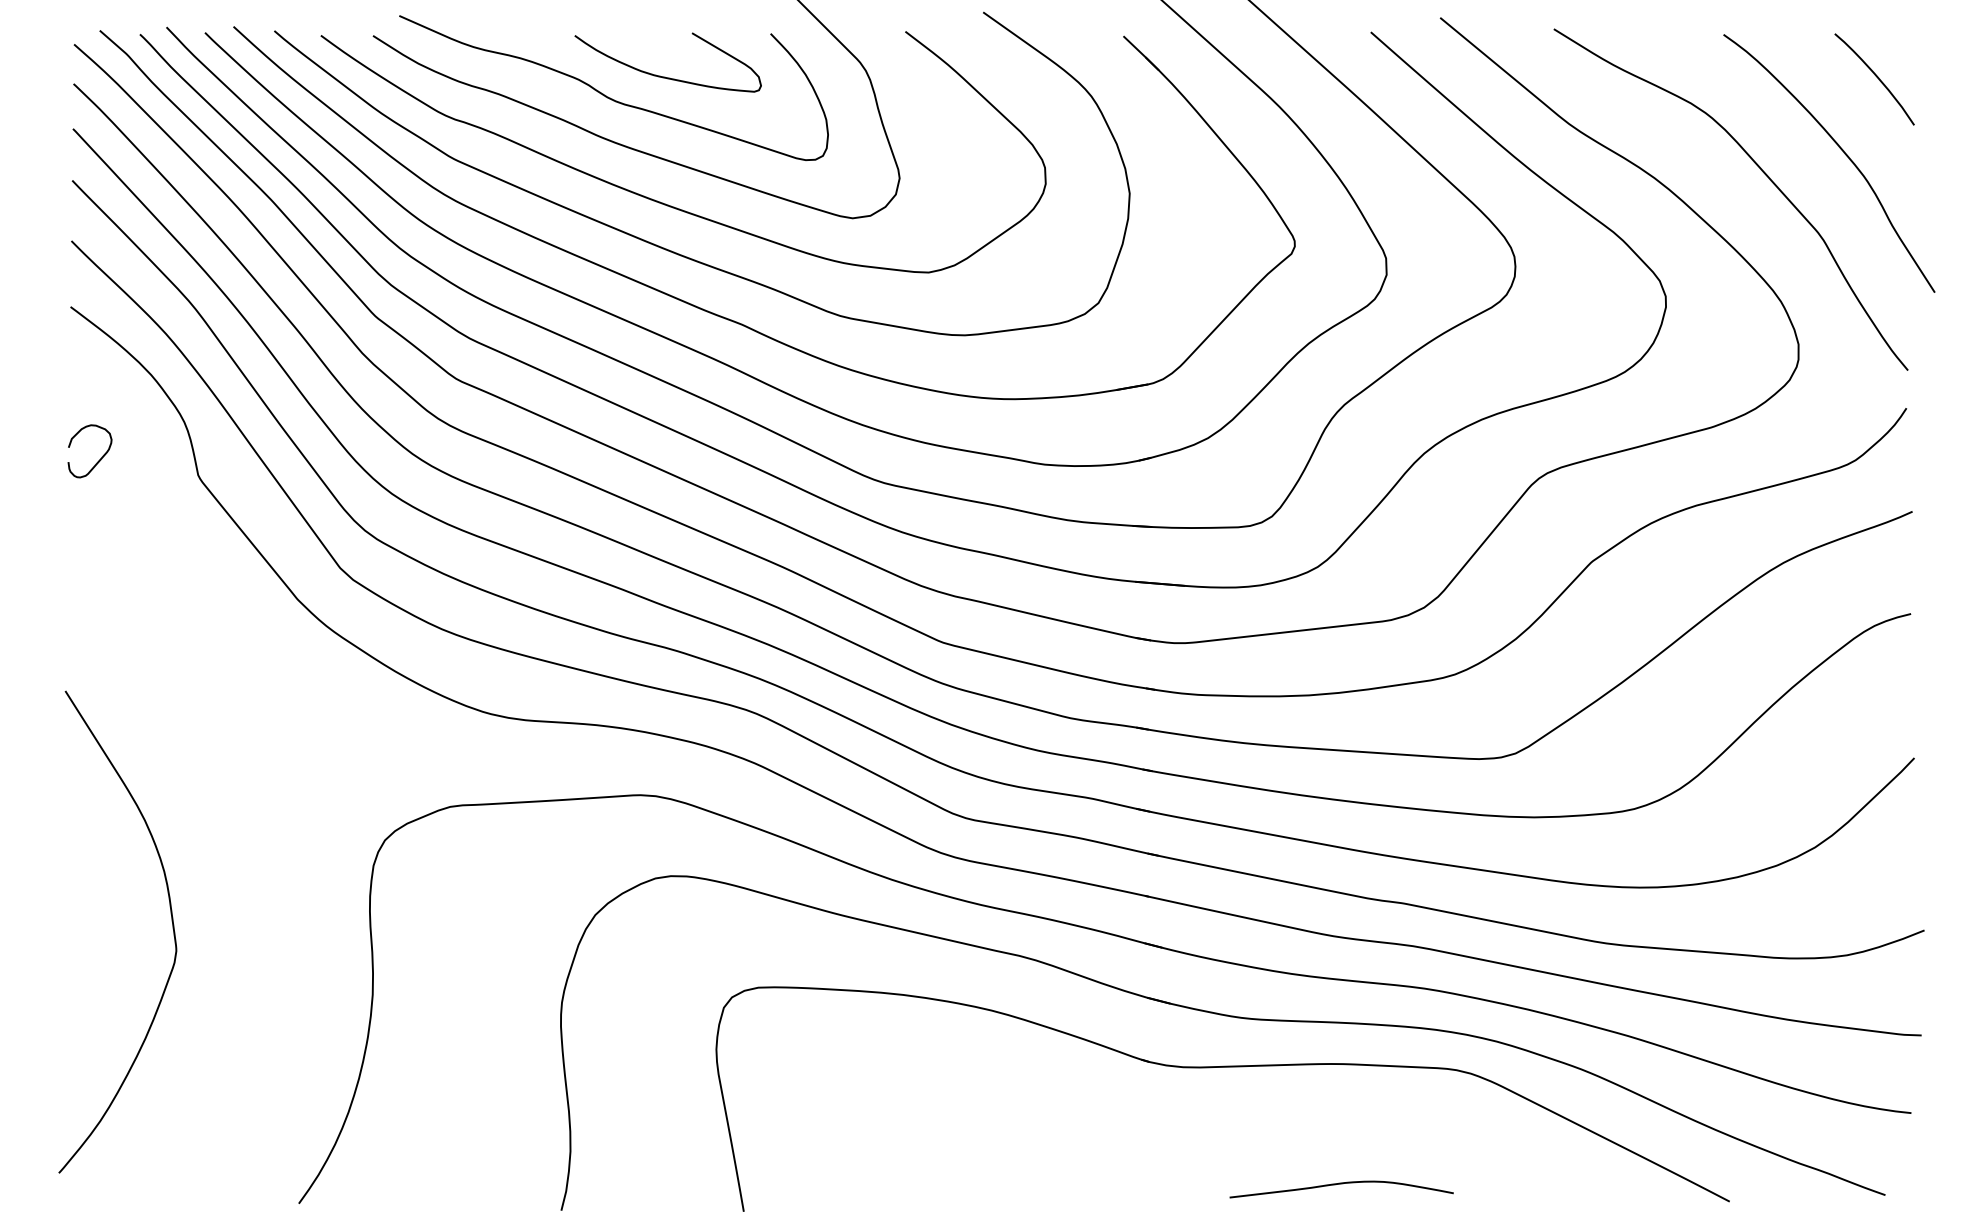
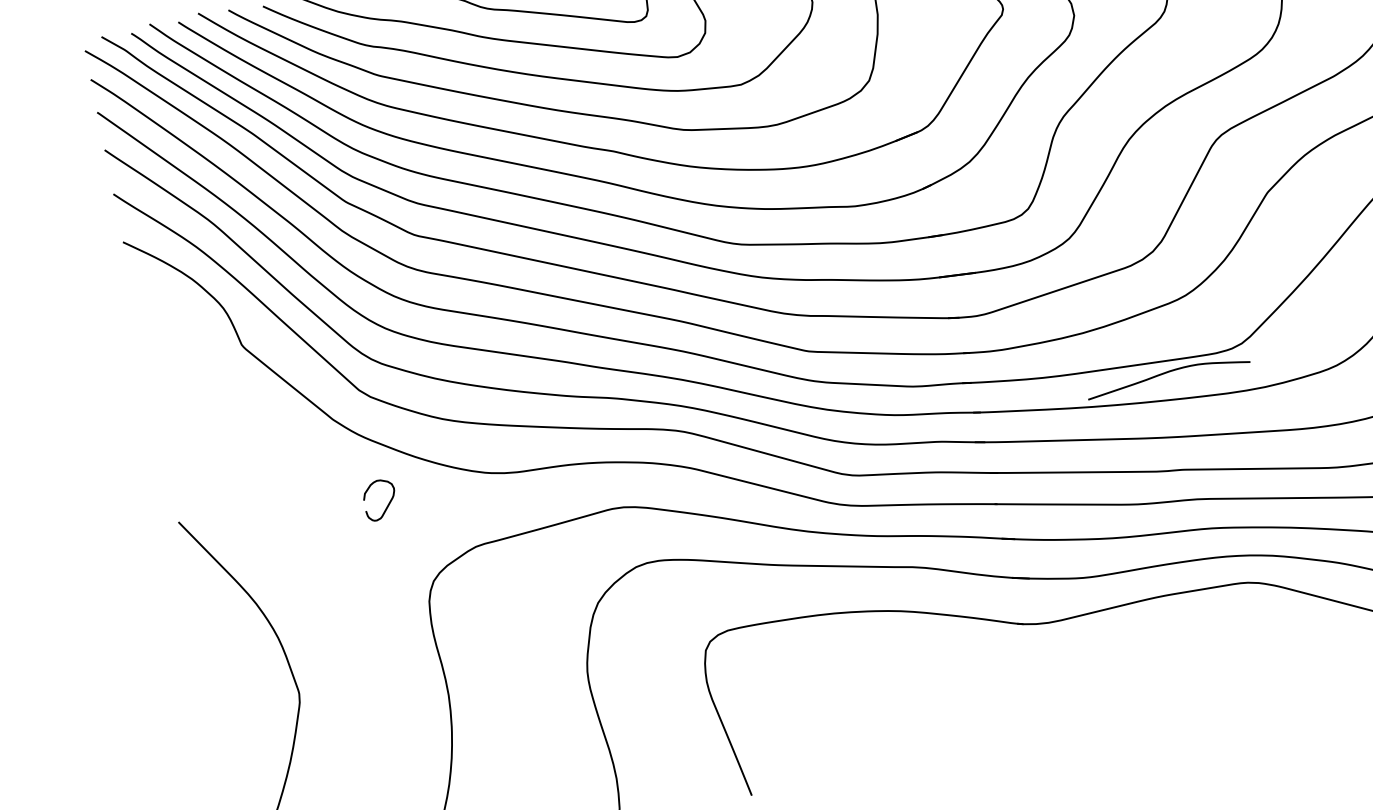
curve: (98, 460) -> (387, 505), moved
curve: (1341, 1184) -> (1167, 372), moved

